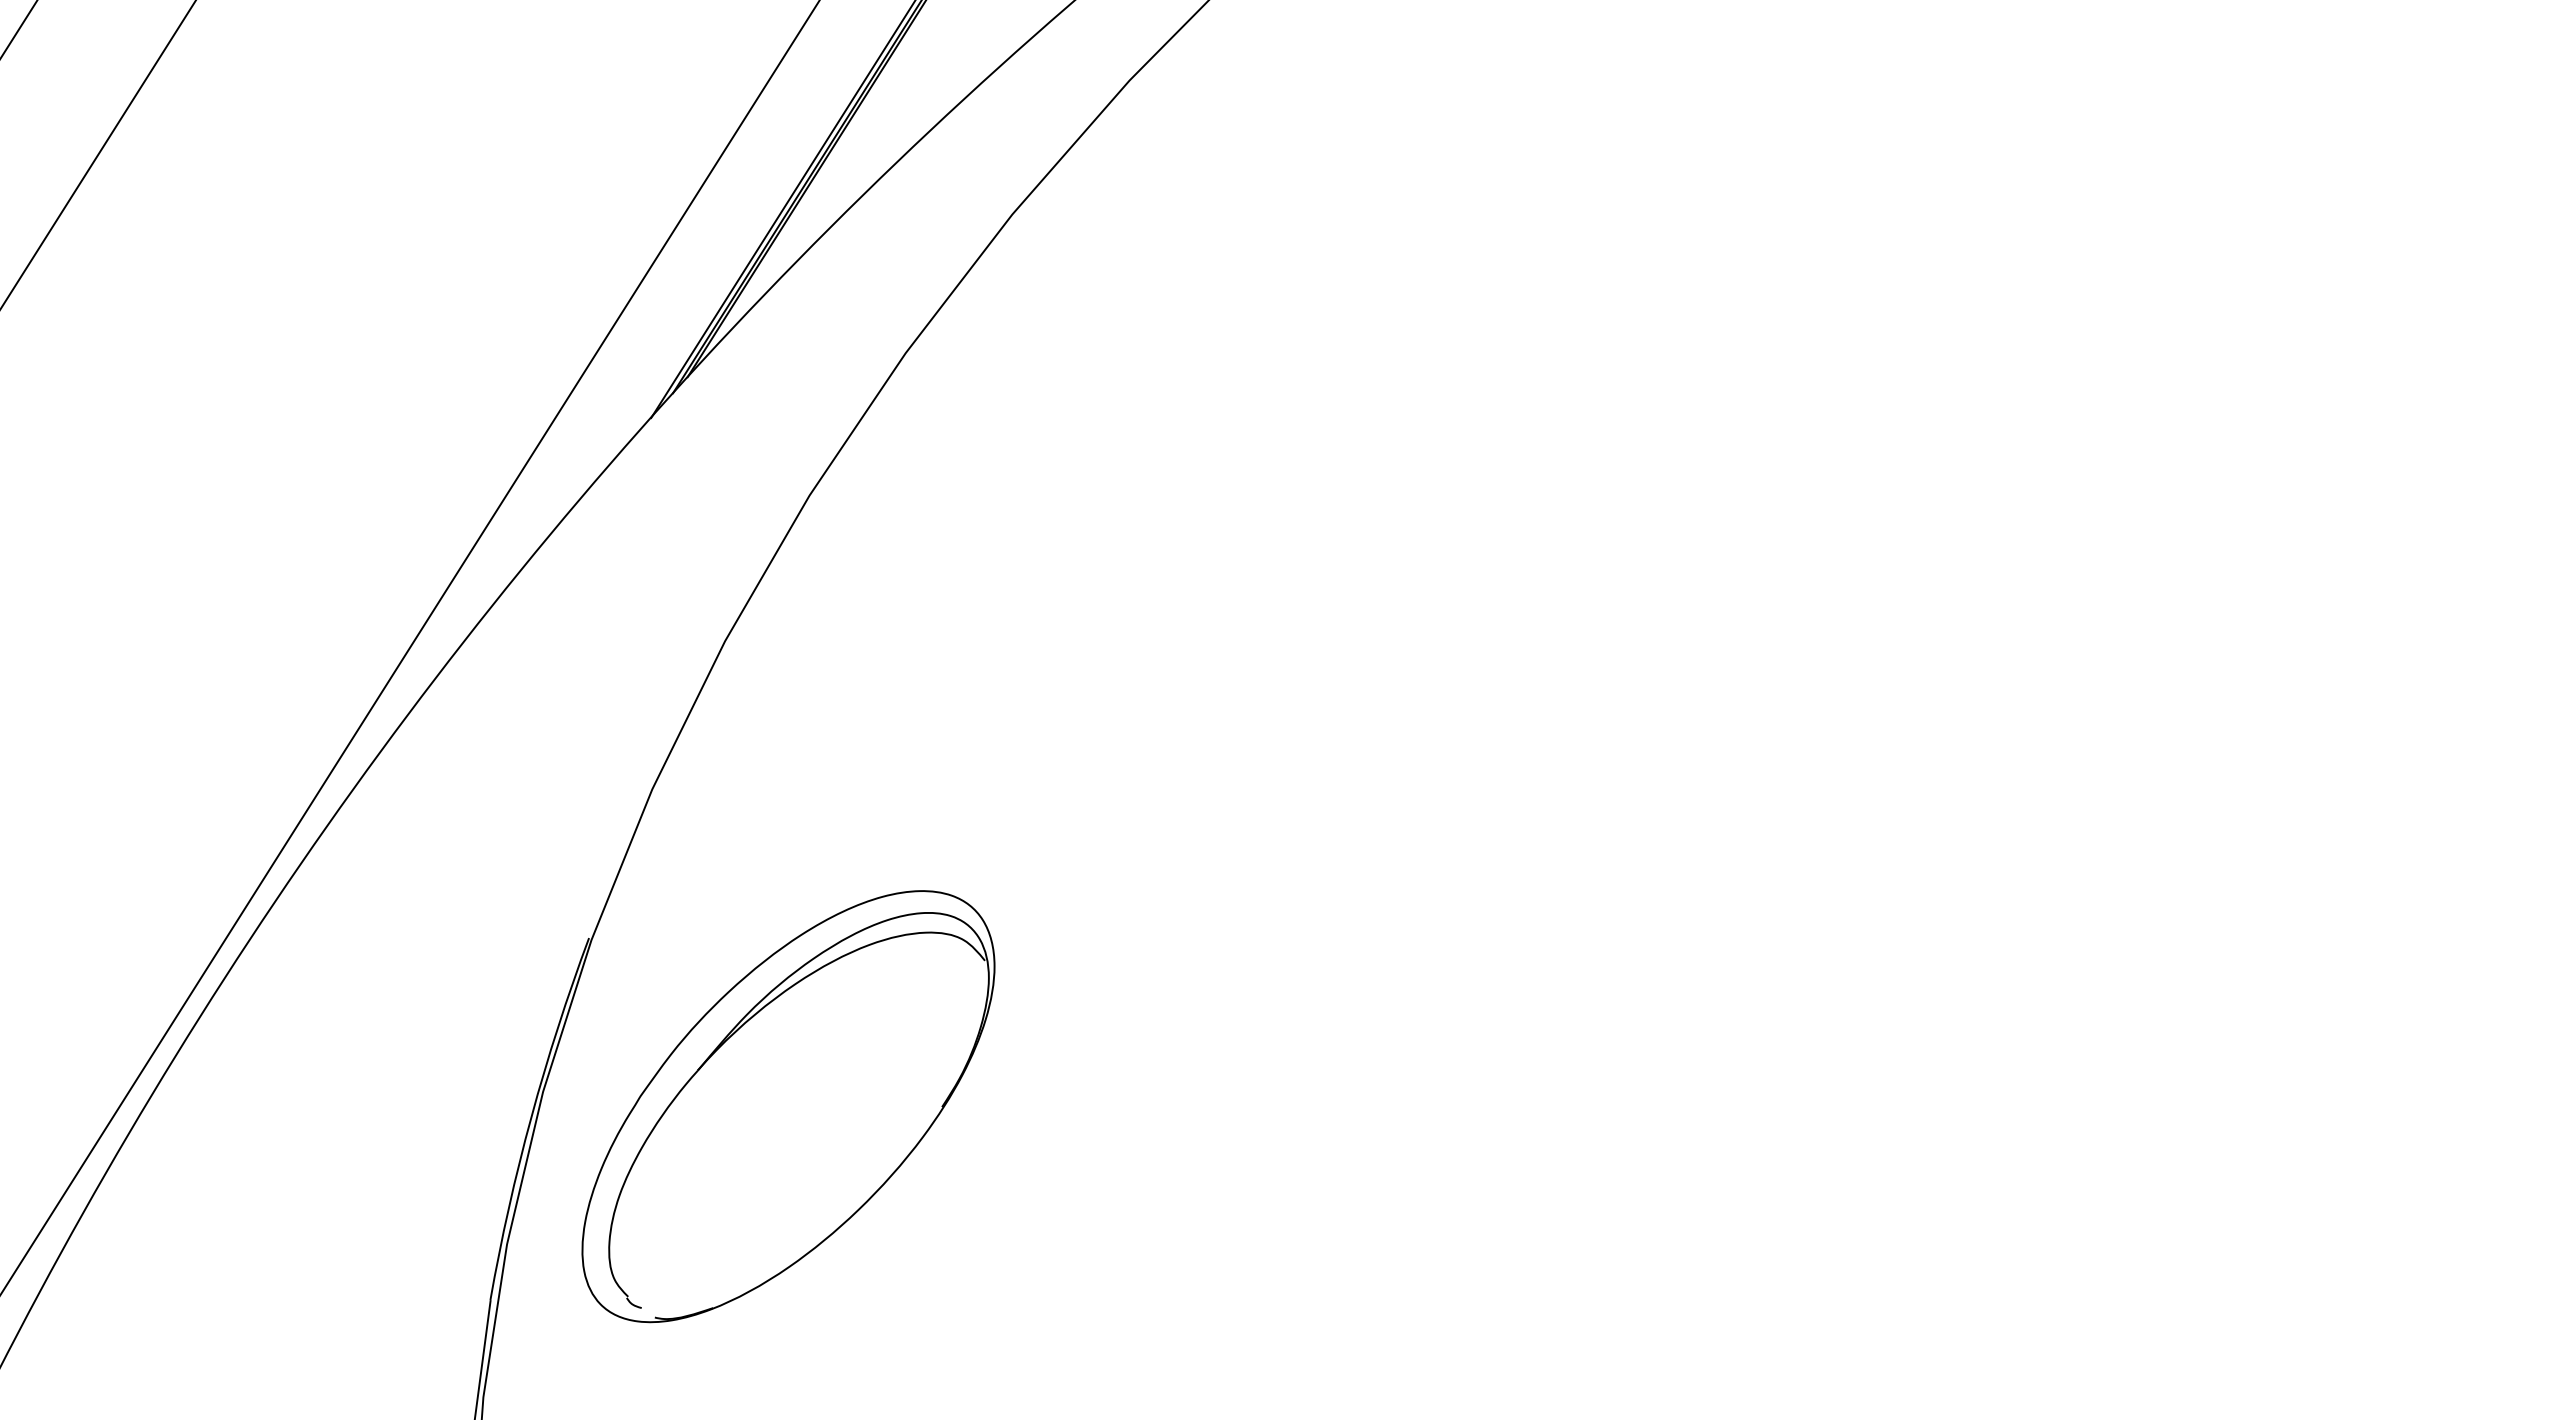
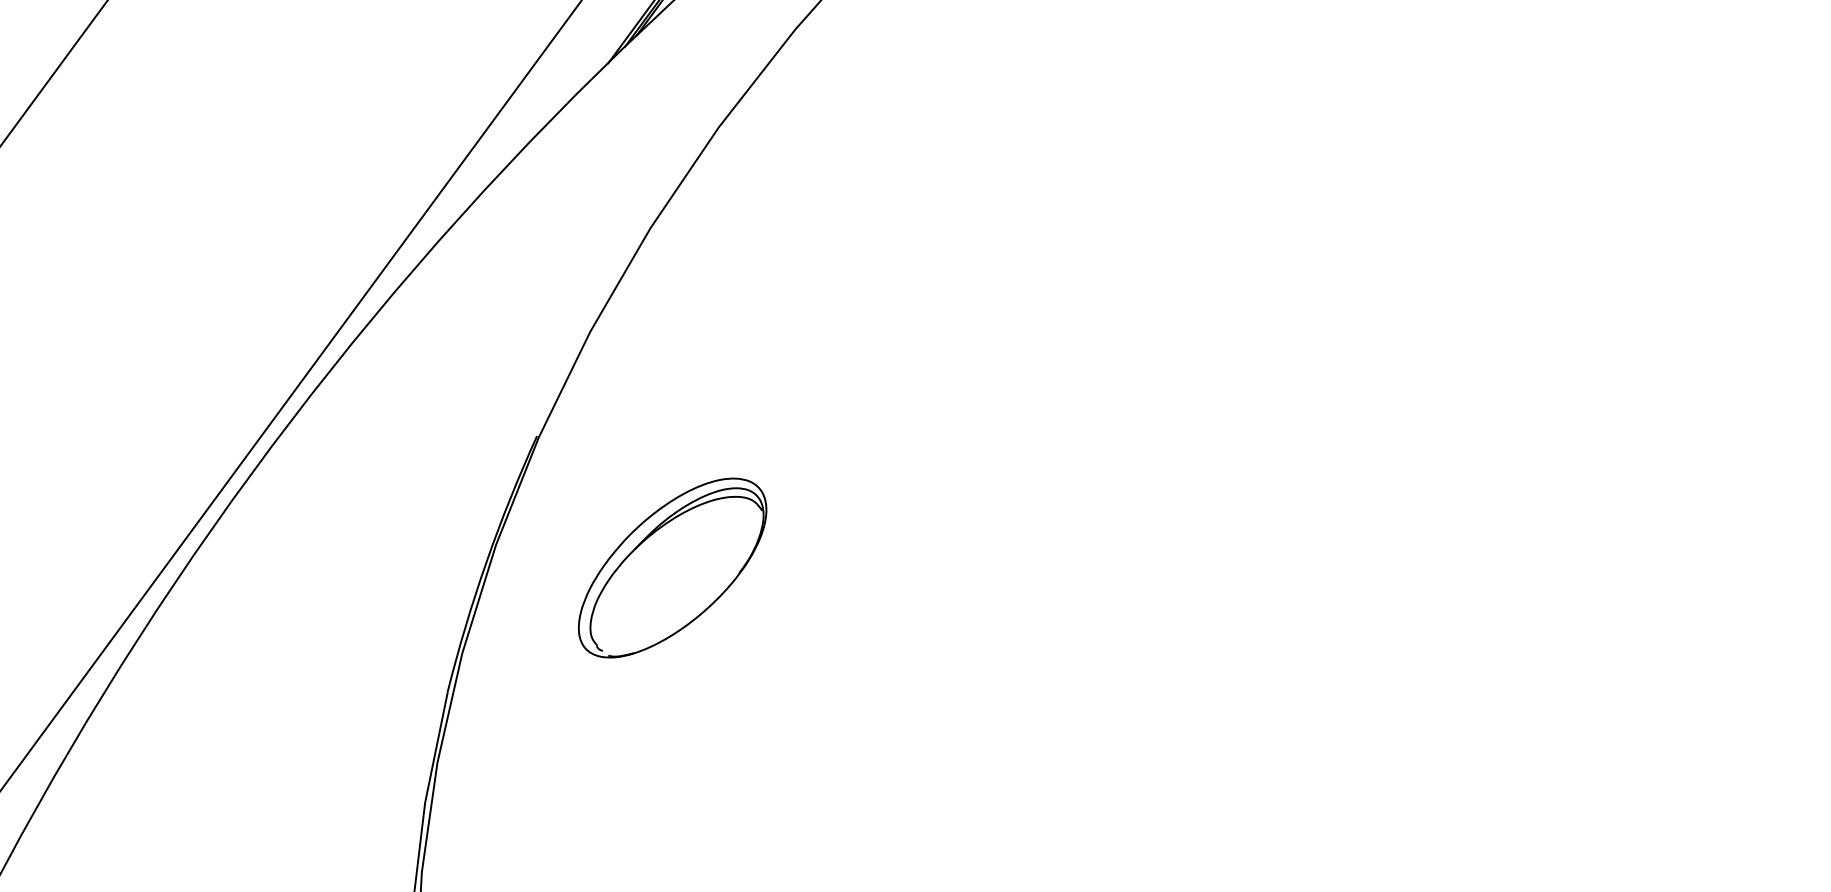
part: (788, 1106) -> (672, 567), size x0.6

